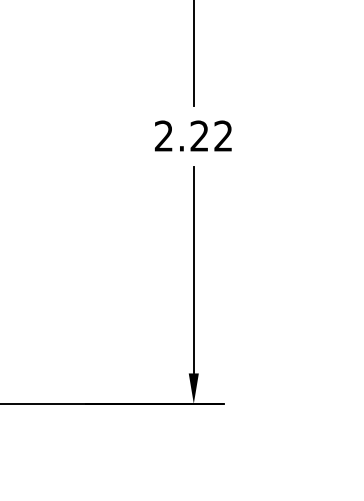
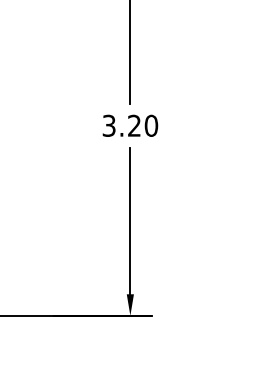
text: (193, 135) -> (130, 125), 2.22 -> 3.20

